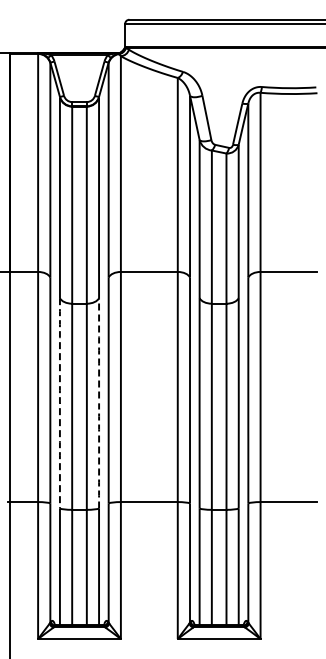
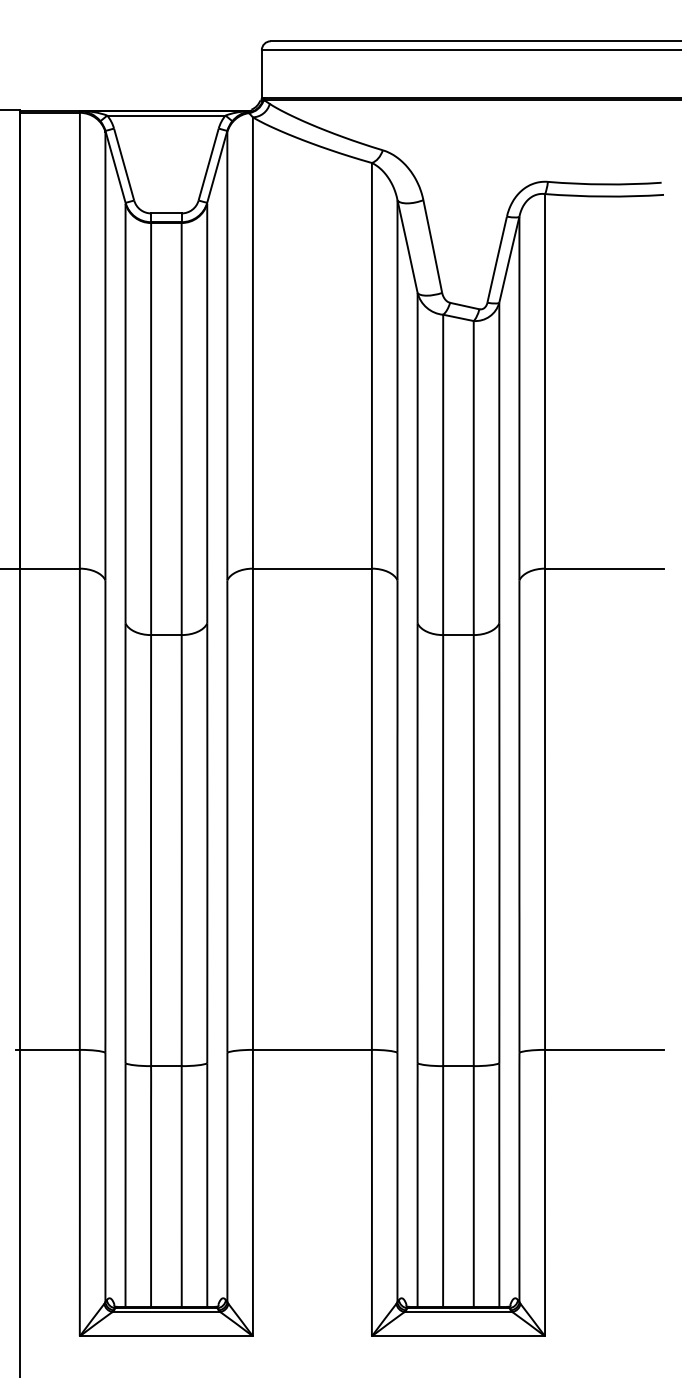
arc: (59, 403) -> (124, 843), dashed -> solid
arc: (99, 403) -> (208, 843), dashed -> solid

